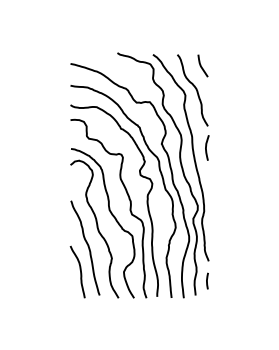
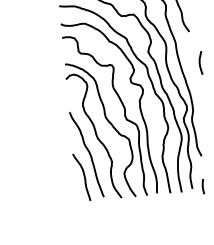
curve: (206, 147) -> (200, 62), moved
line: (207, 280) -> (203, 186), moved

